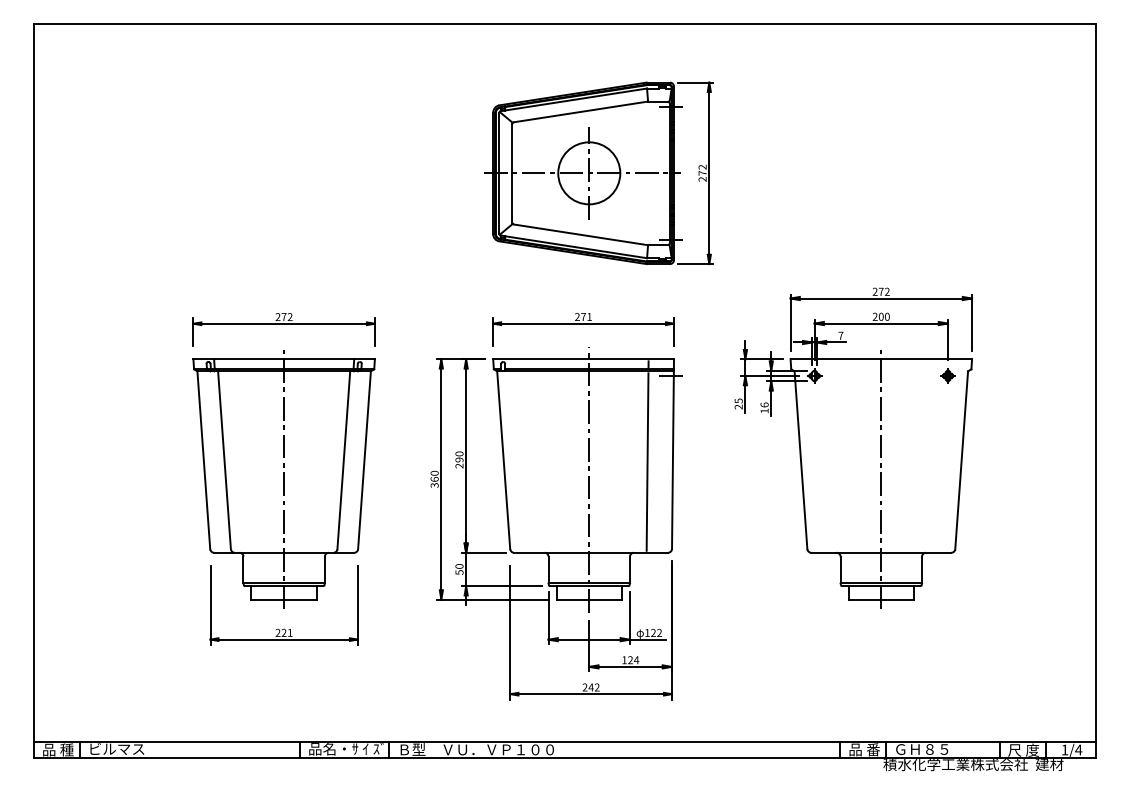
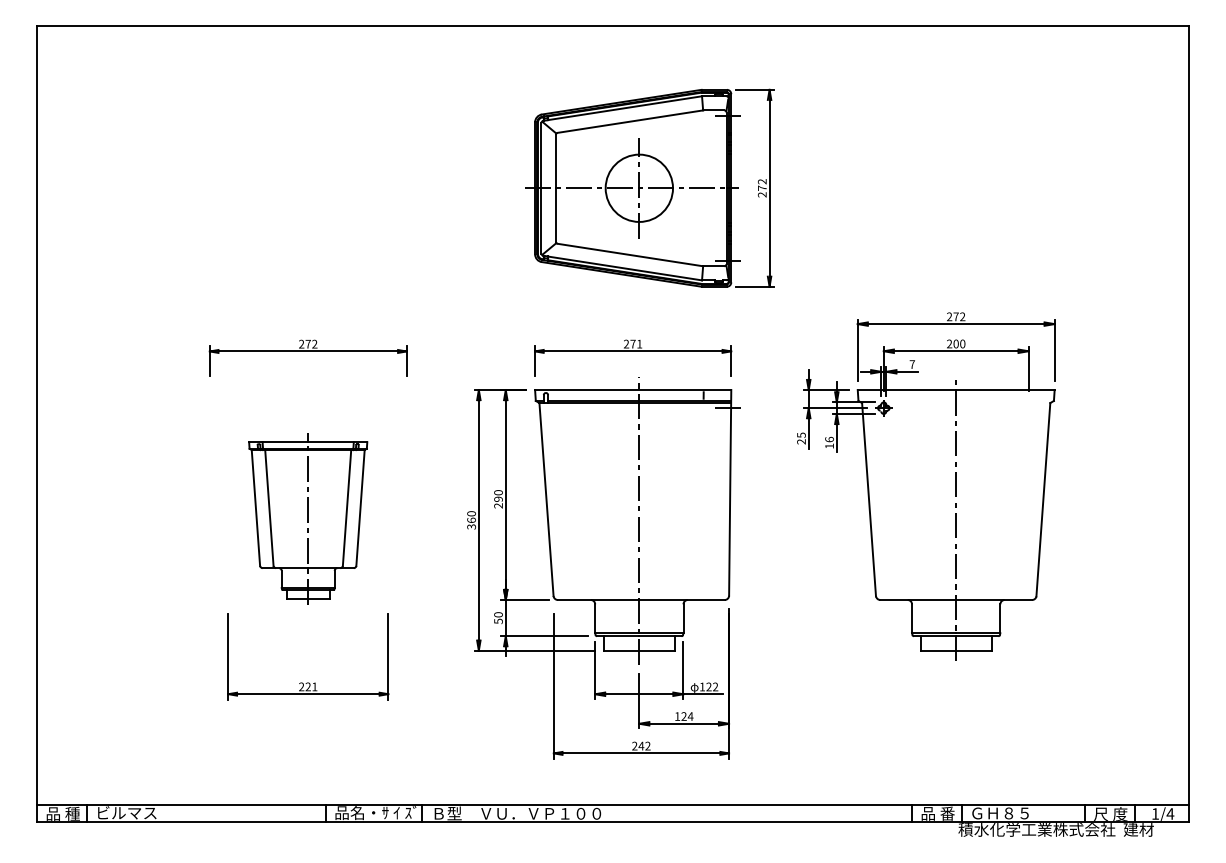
part: (947, 375) -> (1028, 407), removed
line: (647, 461) -> (702, 500), removed
part: (283, 479) -> (307, 520), size x0.6

